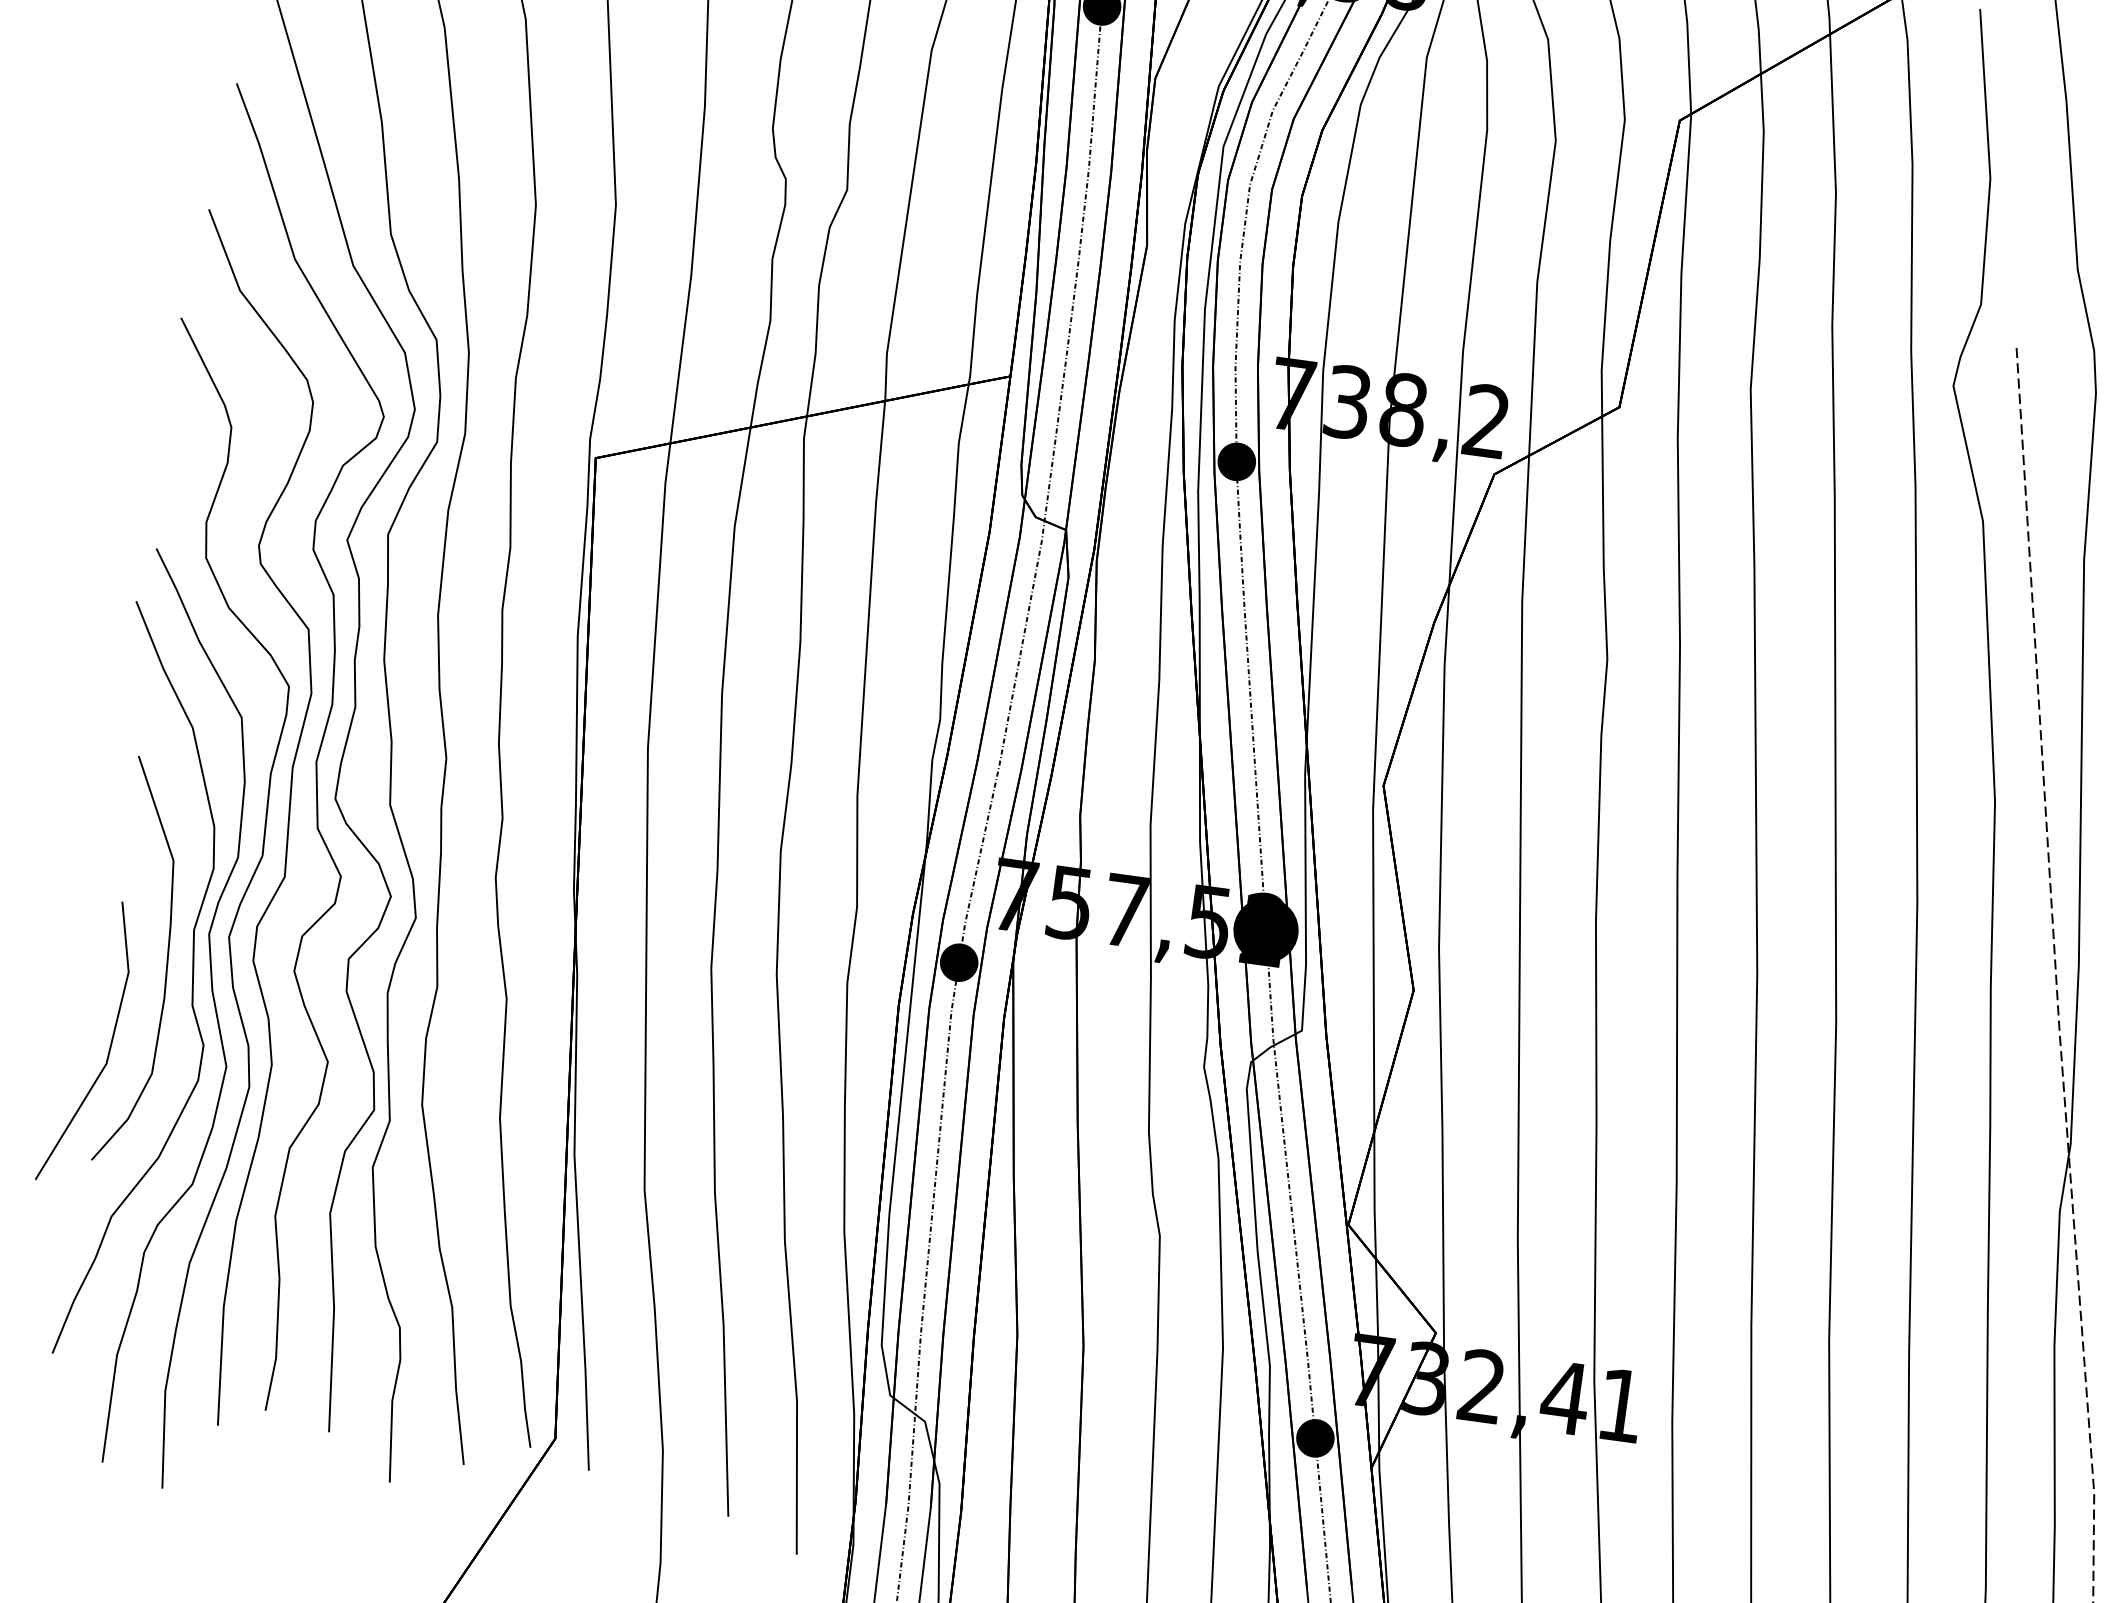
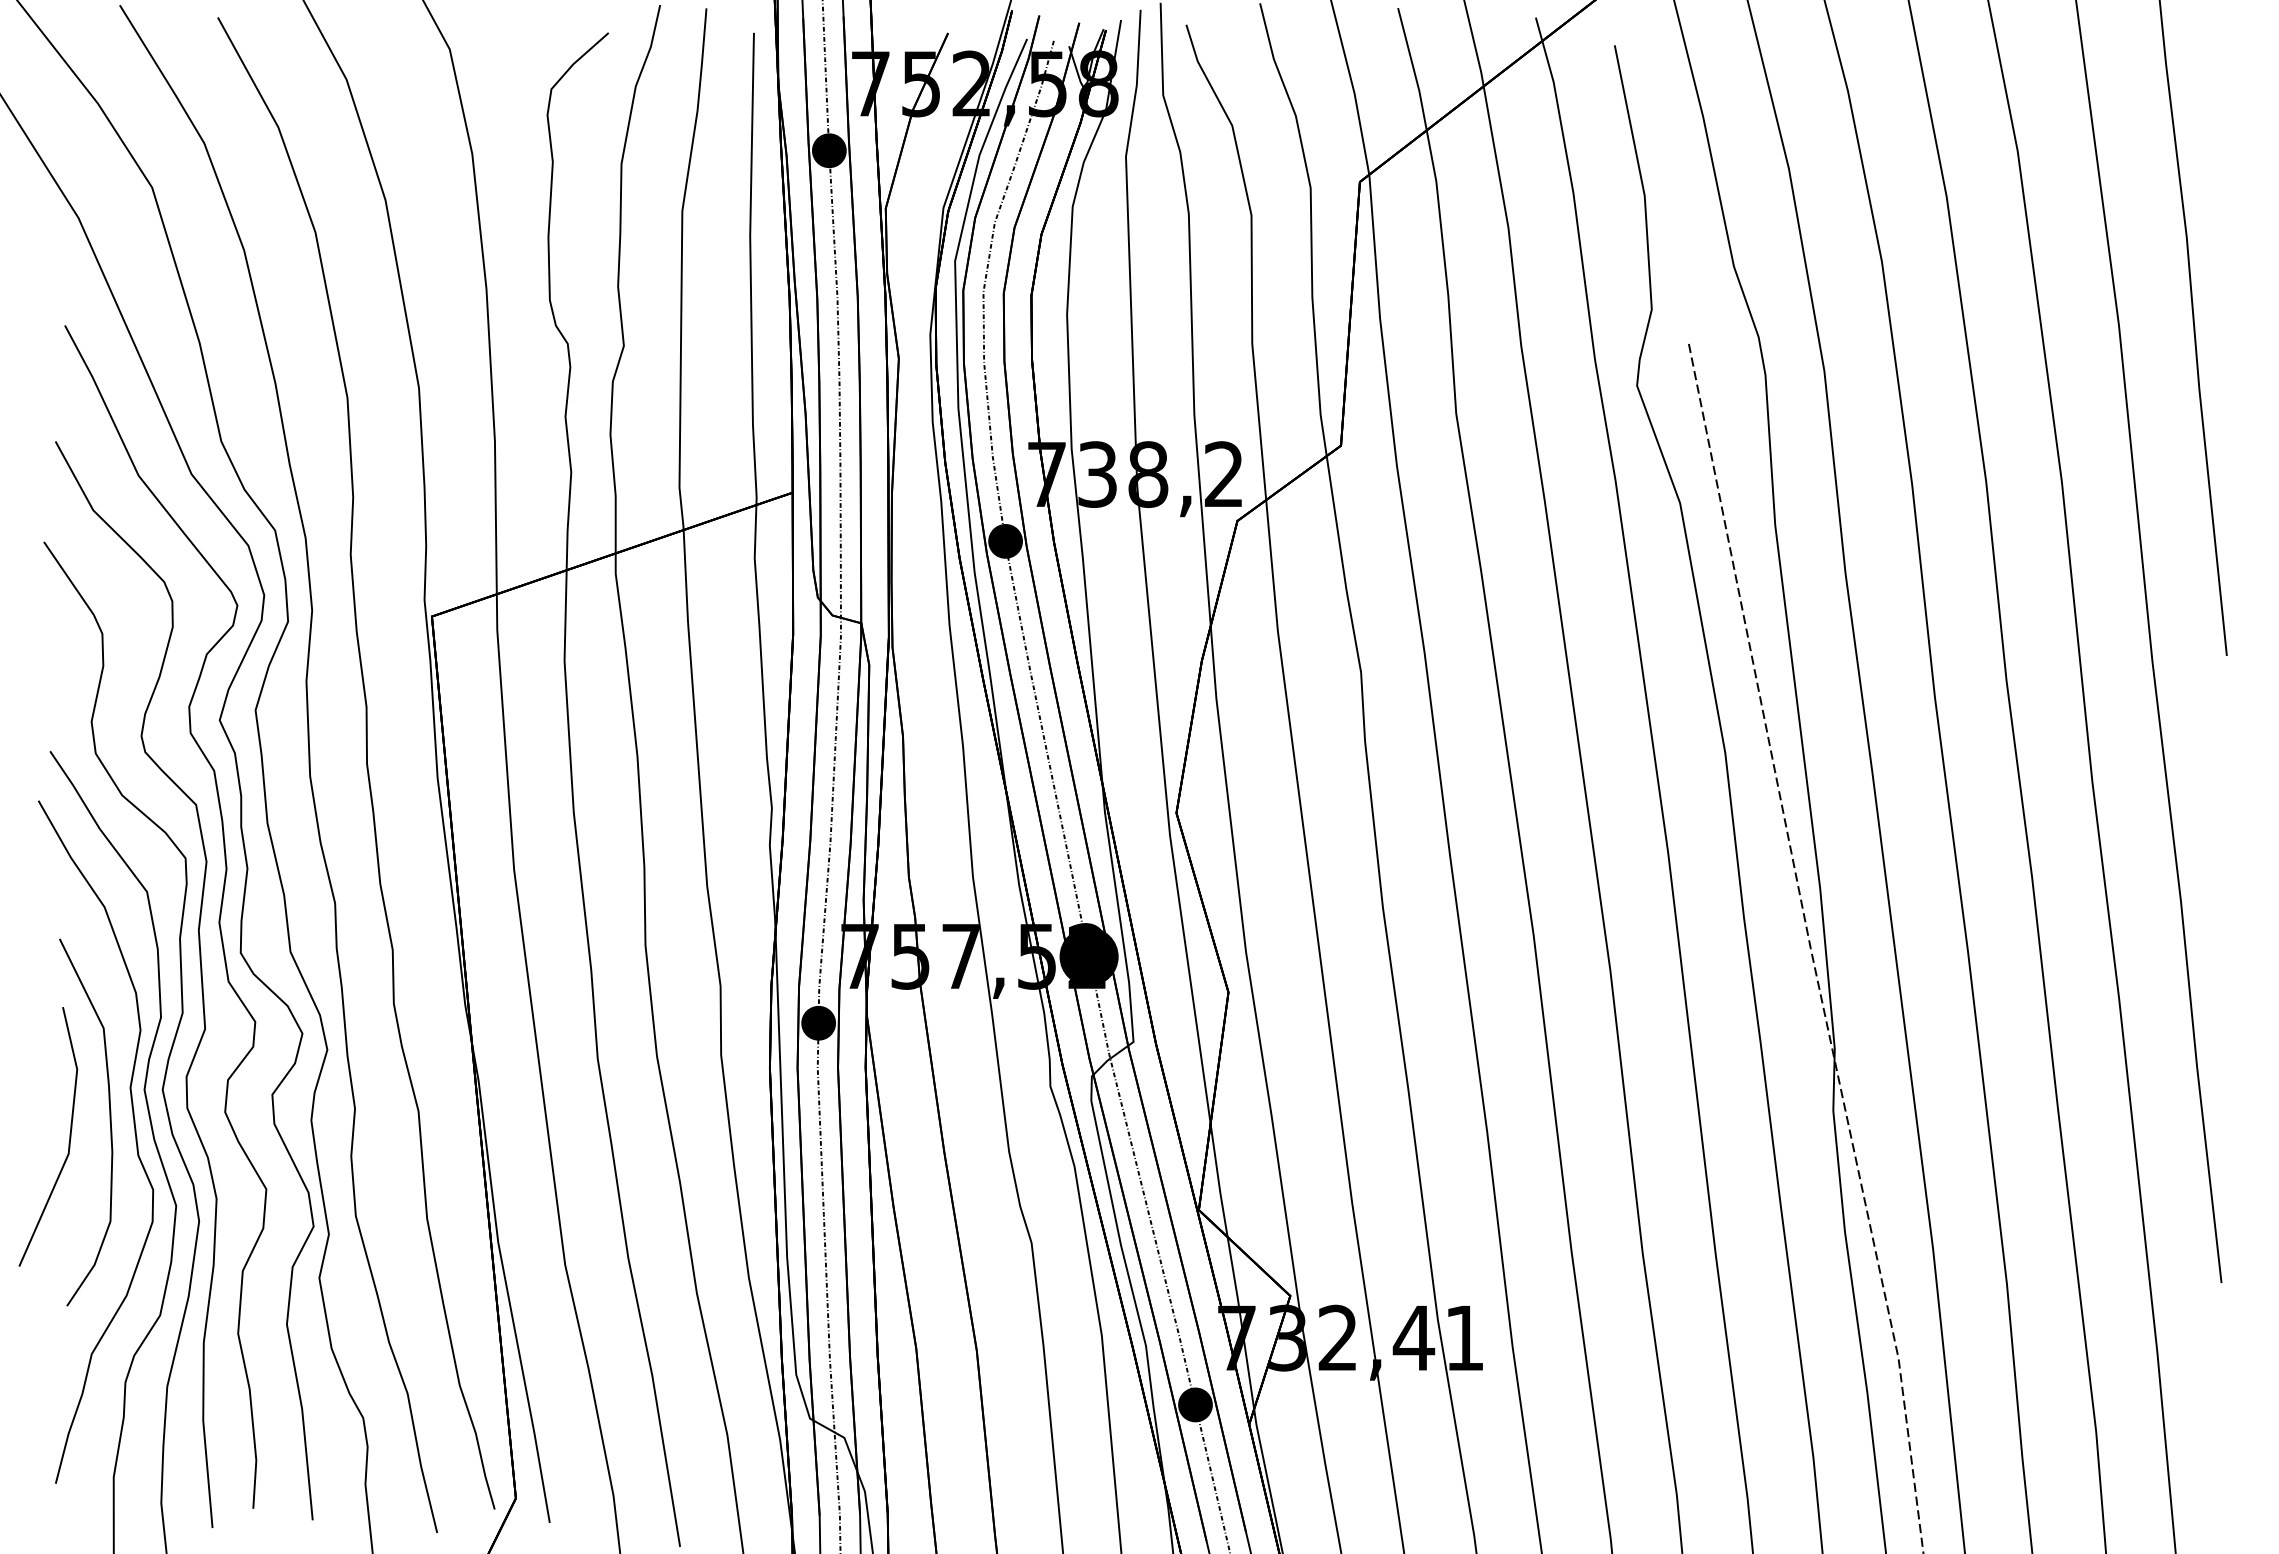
line: (108, 1051) -> (68, 1142), moved

